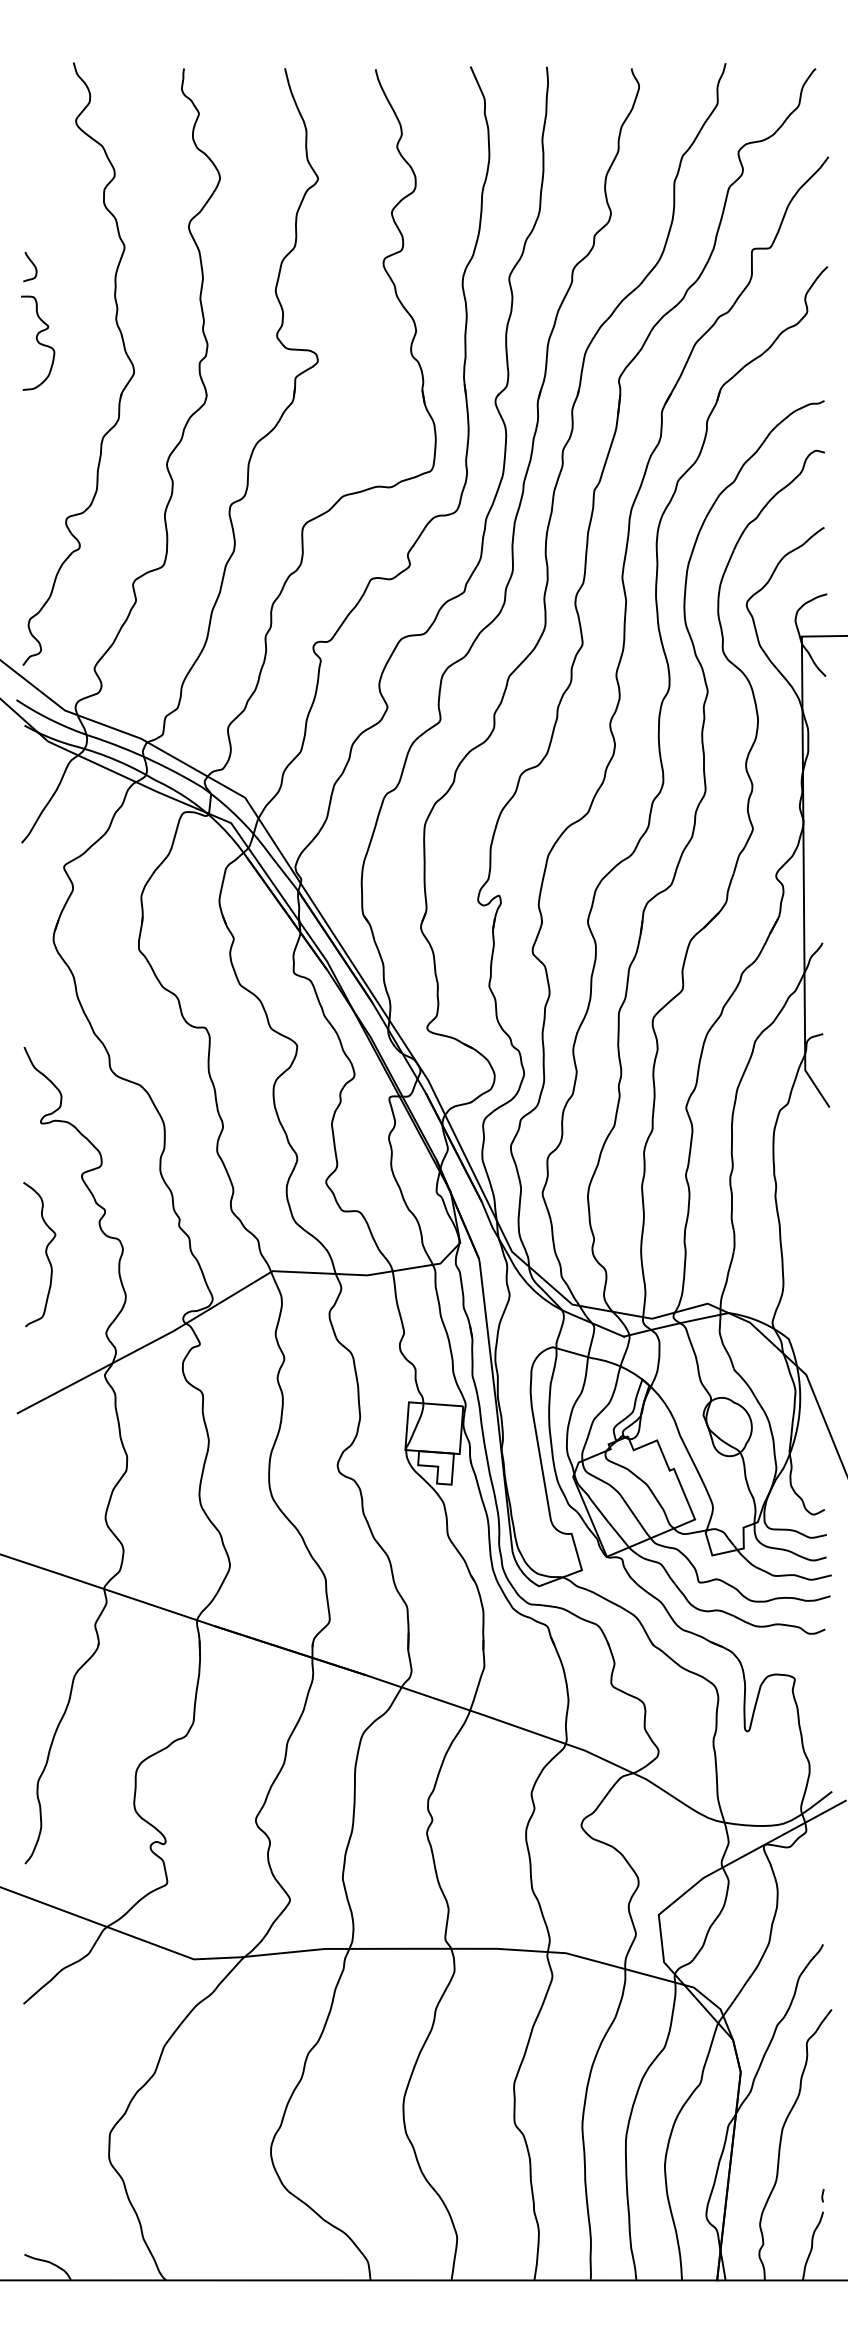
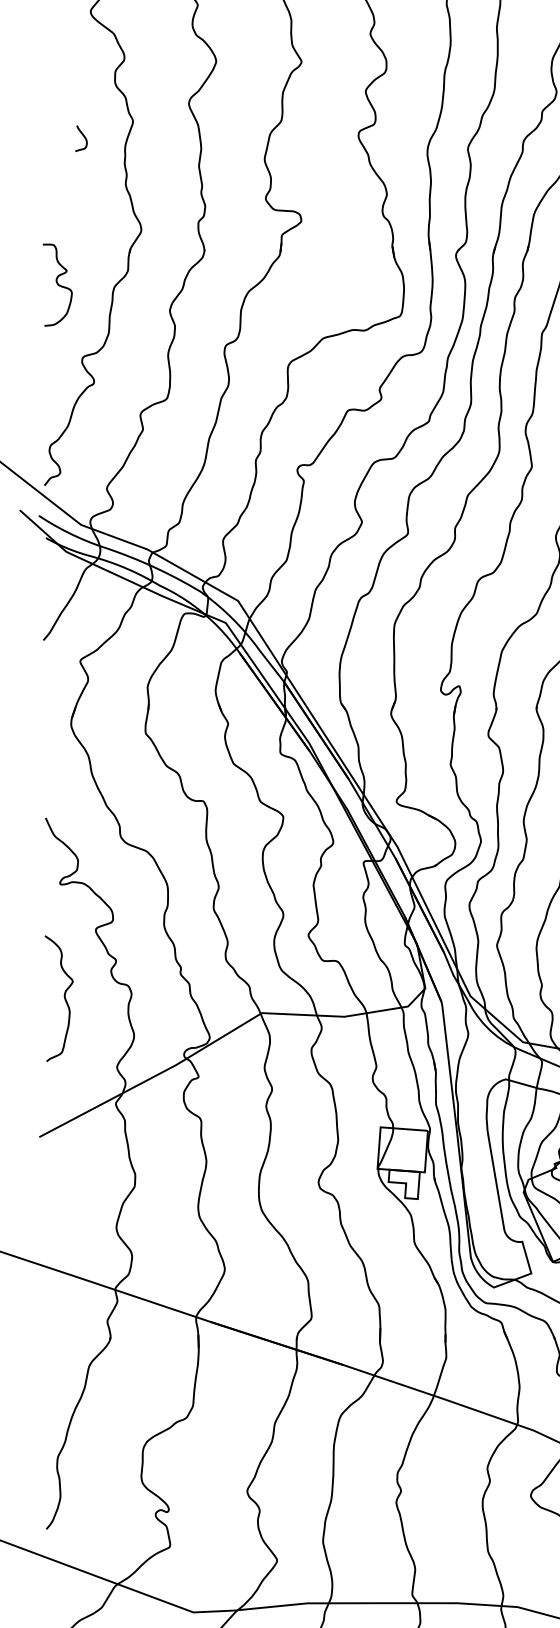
curve: (32, 264) -> (83, 136), moved
curve: (38, 342) -> (58, 284), moved

